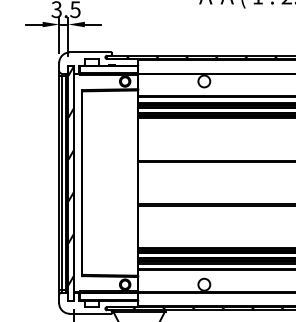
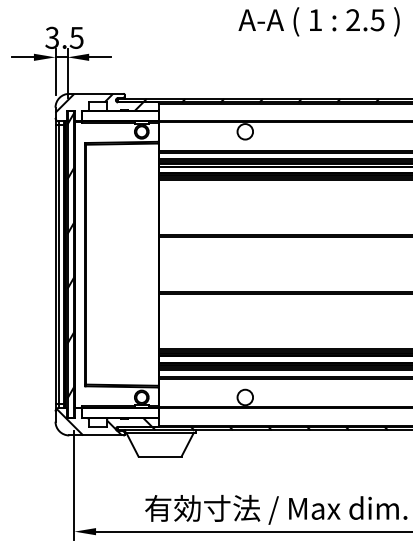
hatch: (92, 59) -> (99, 102), added
hatch: (96, 303) -> (104, 421), added

